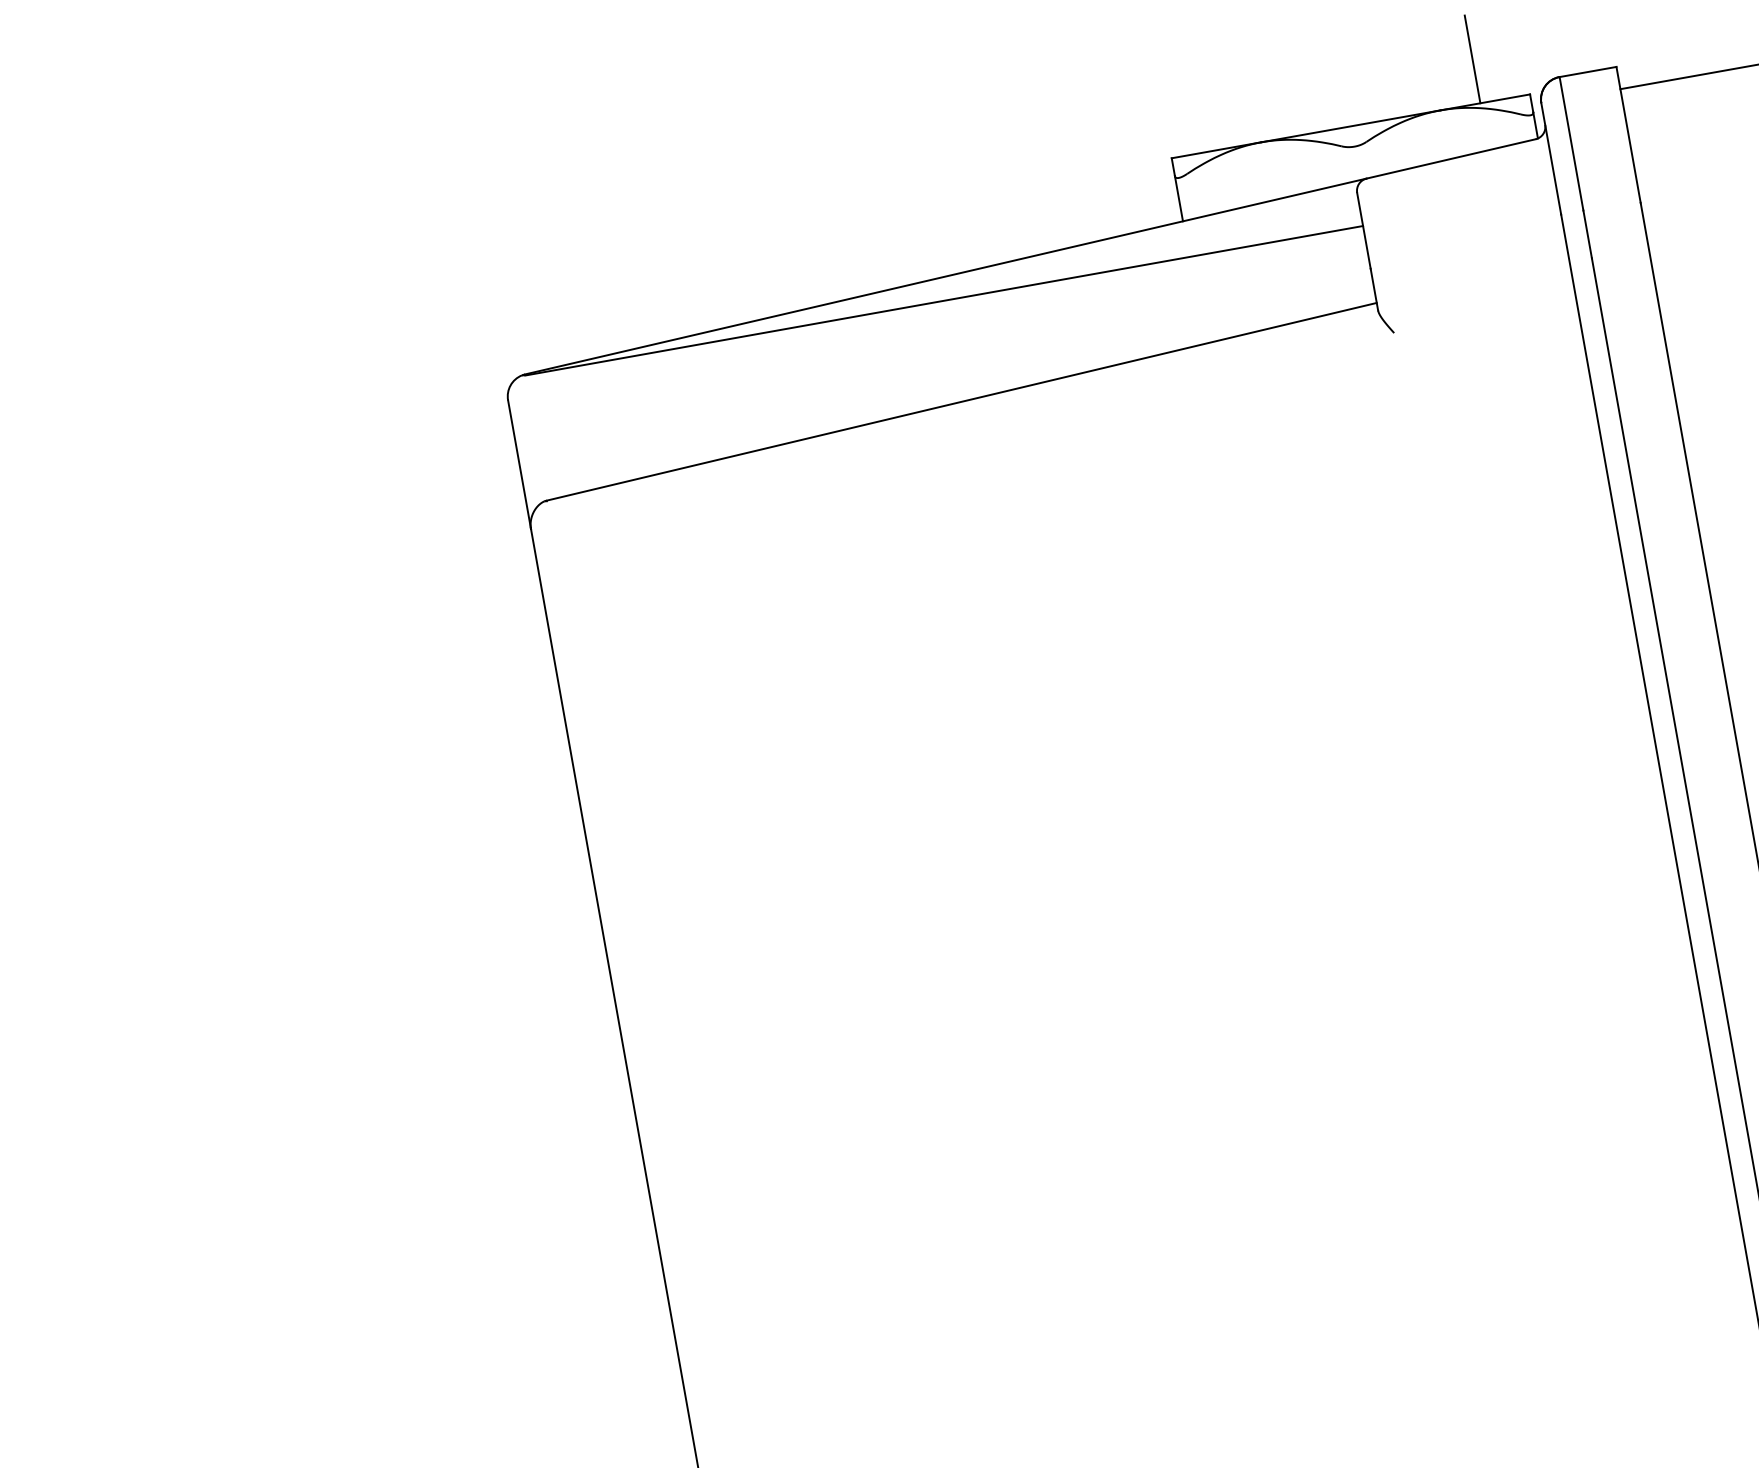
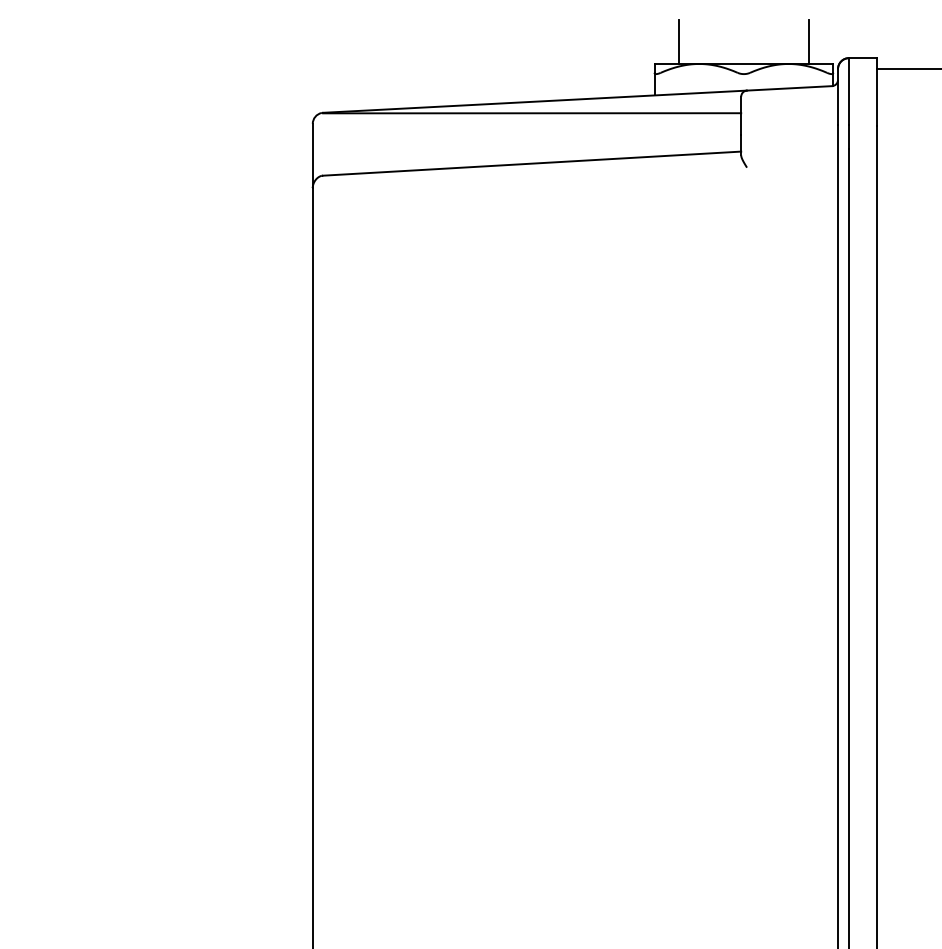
line: (1213, 104) -> (679, 41), added

